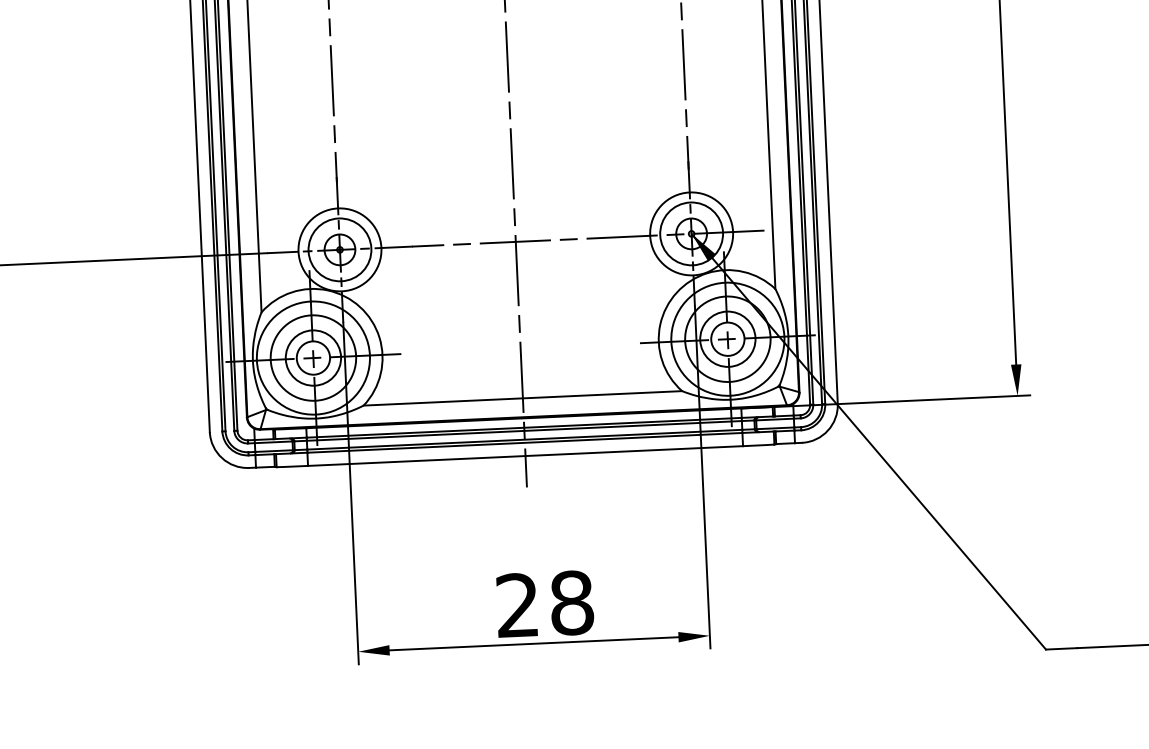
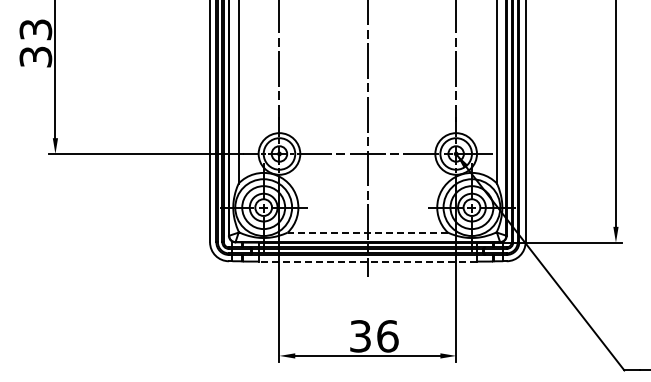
line: (522, 398) -> (367, 232), solid -> dashed
line: (524, 455) -> (367, 261), solid -> dashed
text: (545, 604) -> (374, 336), 28 -> 36

